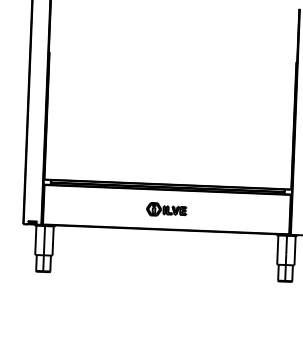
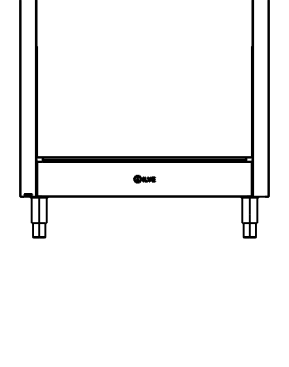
part: (166, 208) -> (144, 178), size x0.62

